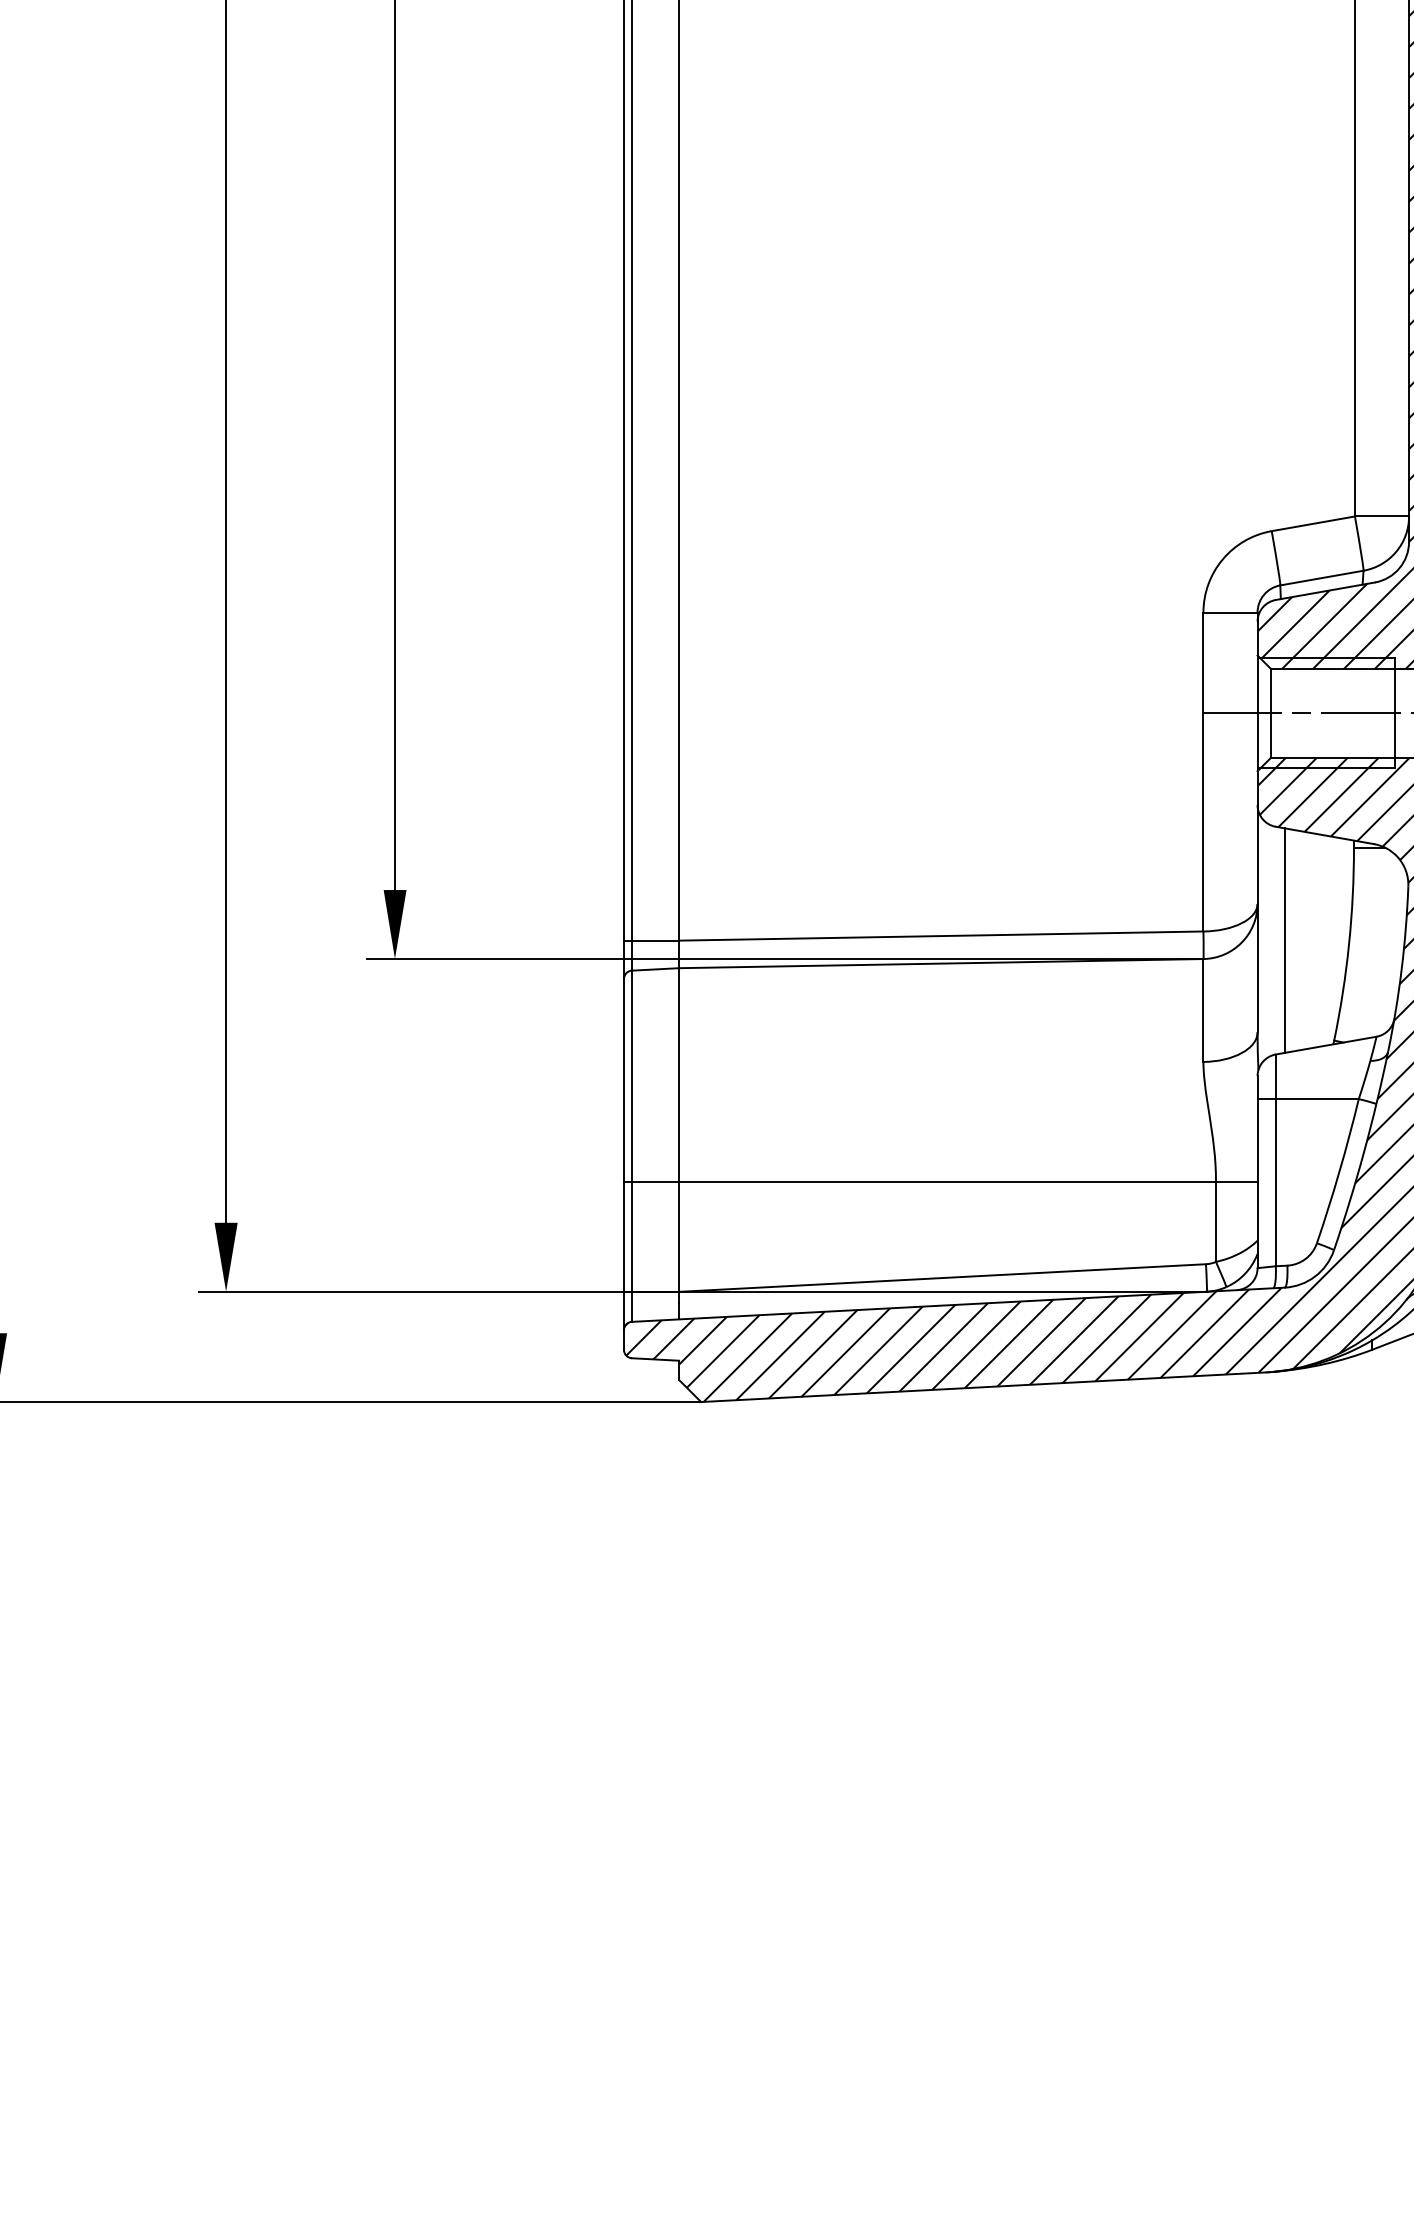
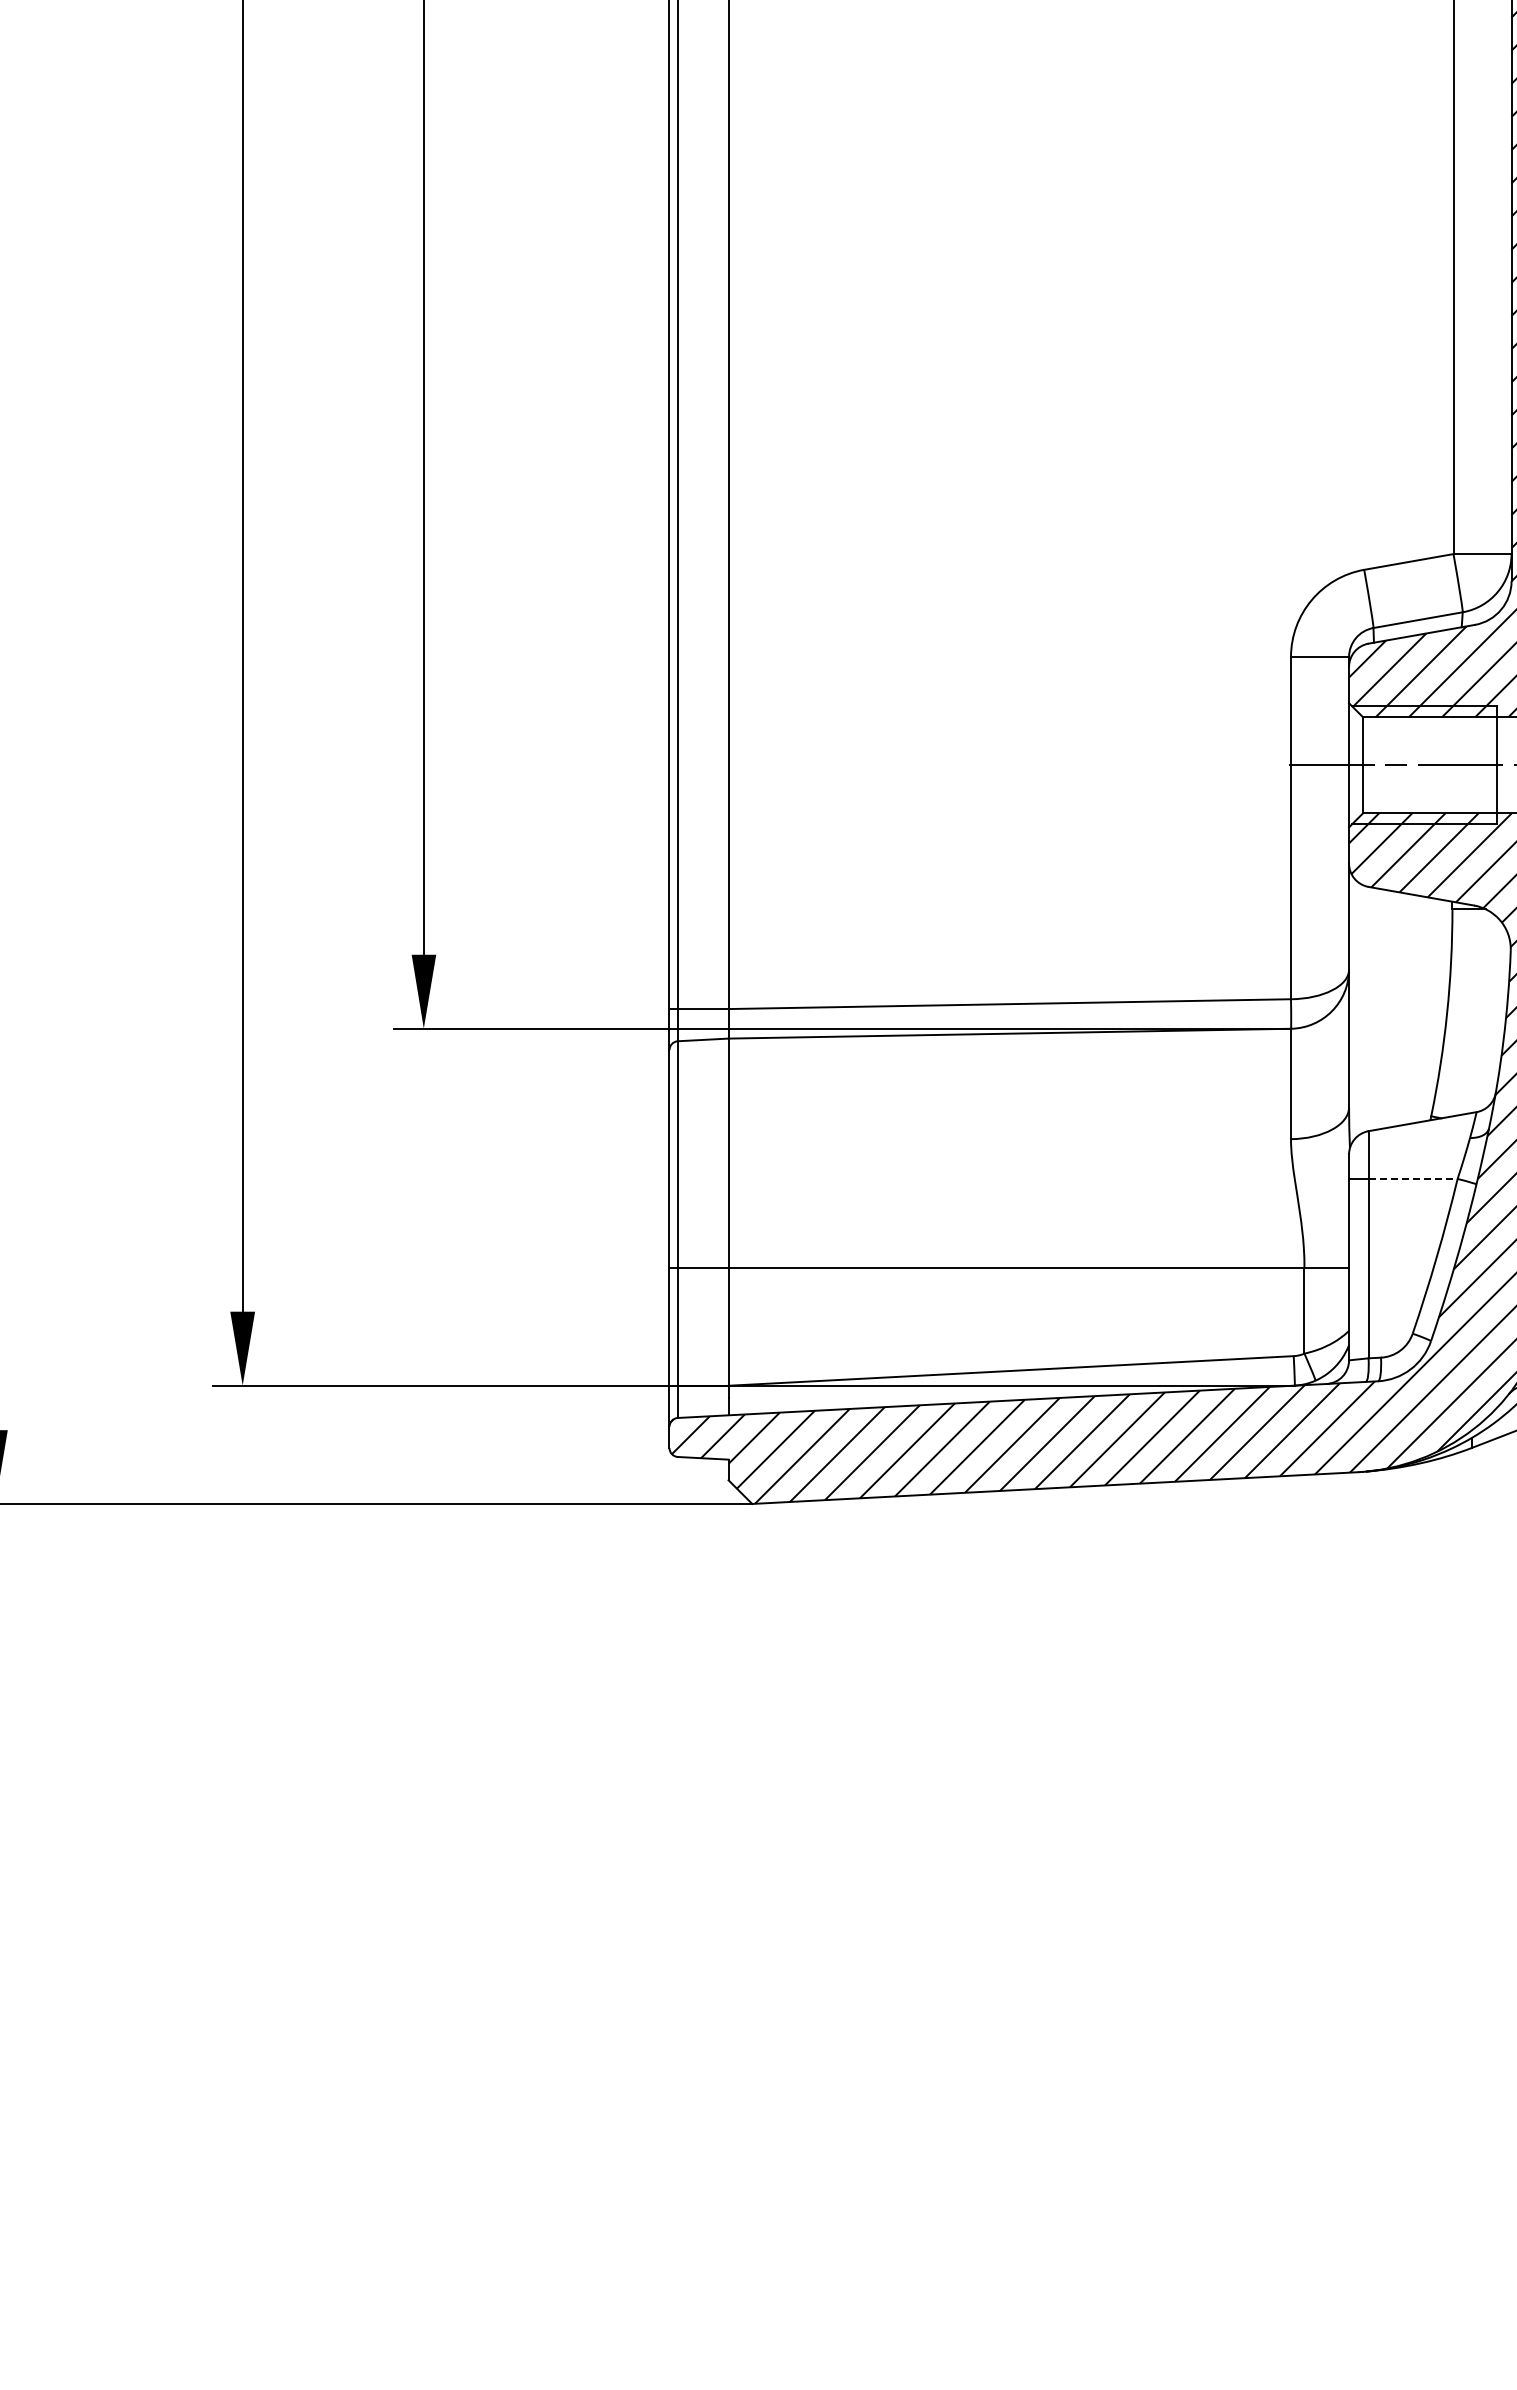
line: (1285, 940) -> (1378, 1008), removed
line: (1317, 1098) -> (1413, 1178), solid -> dashed

